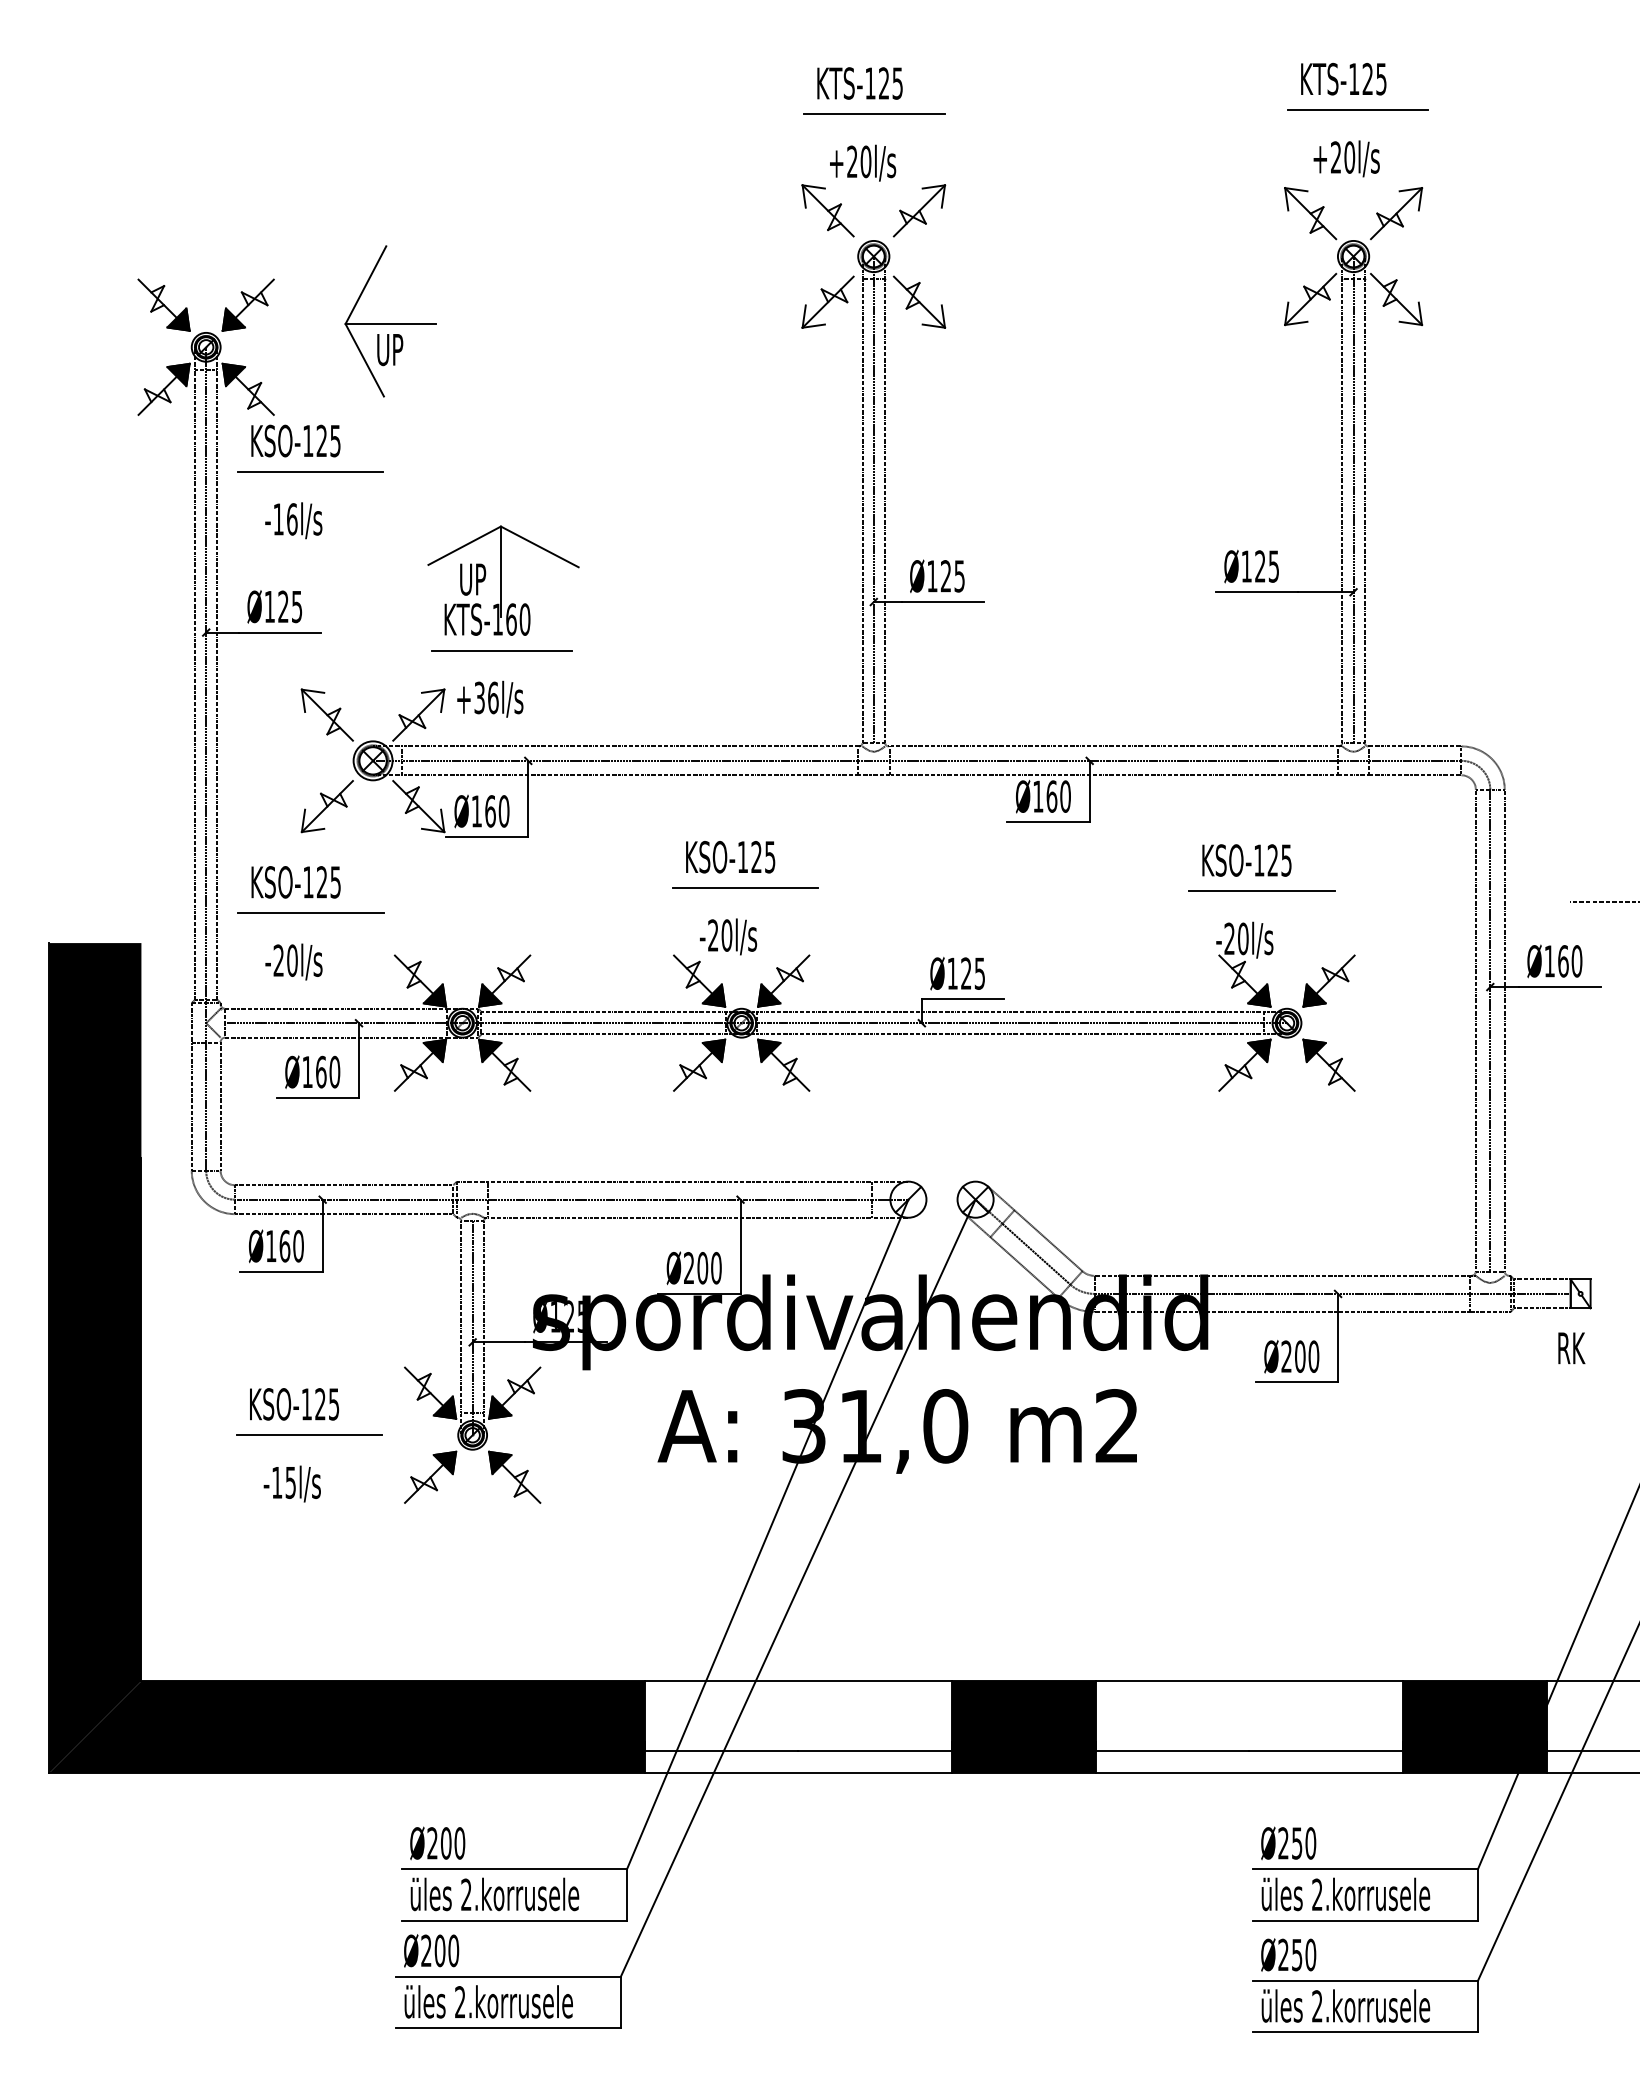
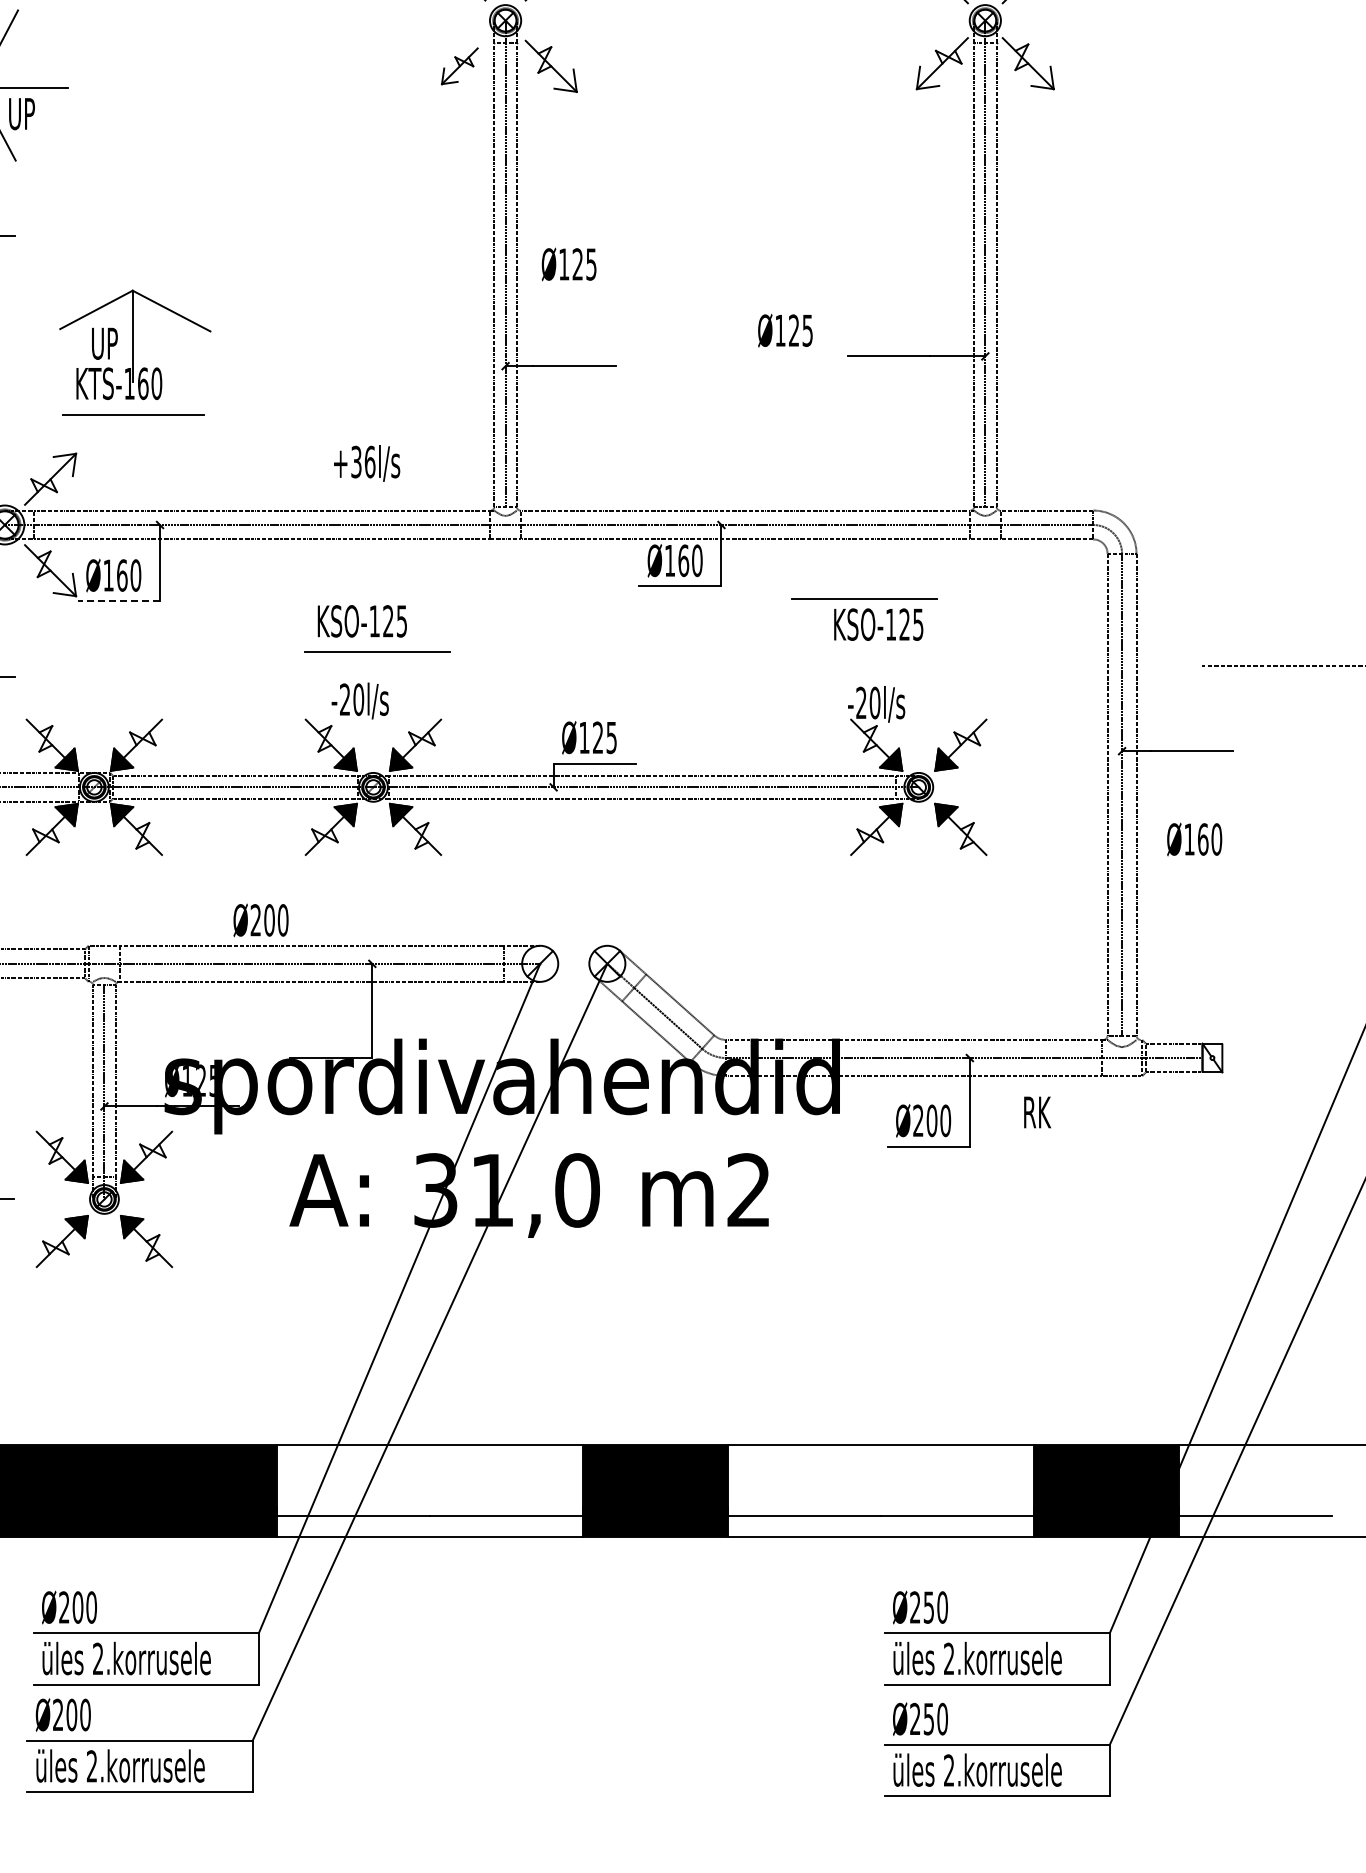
part: (827, 301) -> (459, 65), size x0.7
text: (1251, 566) -> (785, 330), moved
text: (937, 576) -> (569, 264), moved
text: (490, 698) -> (367, 462), moved
line: (486, 837) -> (118, 601), solid -> dashed
line: (1261, 890) -> (864, 597), moved
text: (1554, 961) -> (1194, 839), moved
text: (693, 1268) -> (260, 920), moved
text: (1571, 1348) -> (1037, 1112), moved

